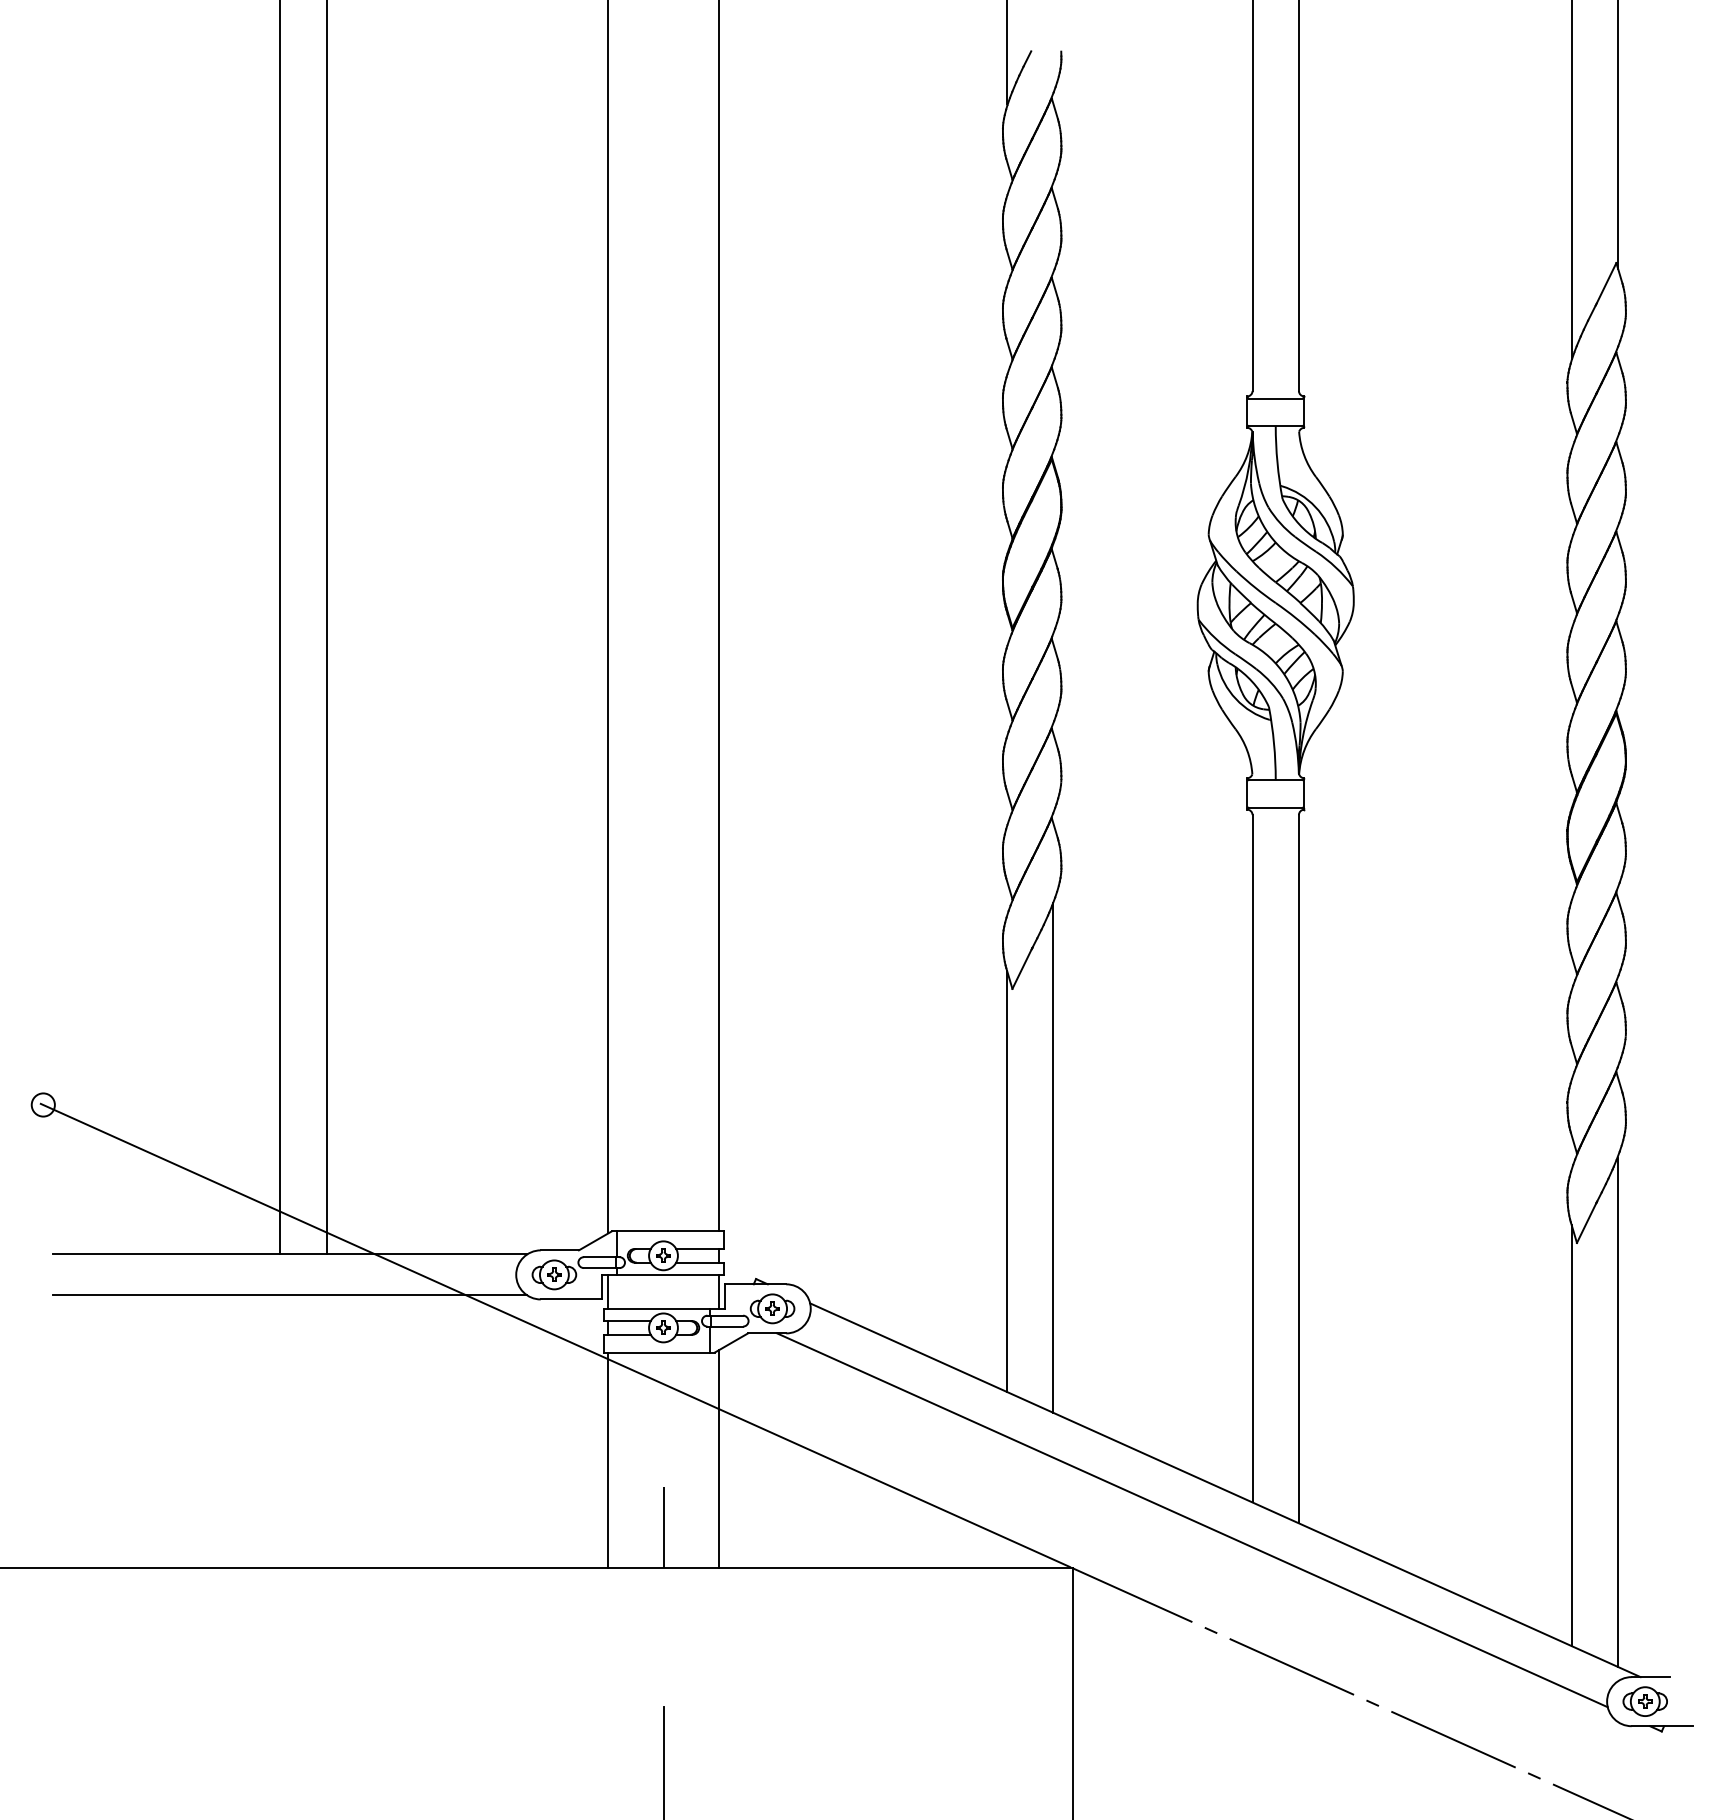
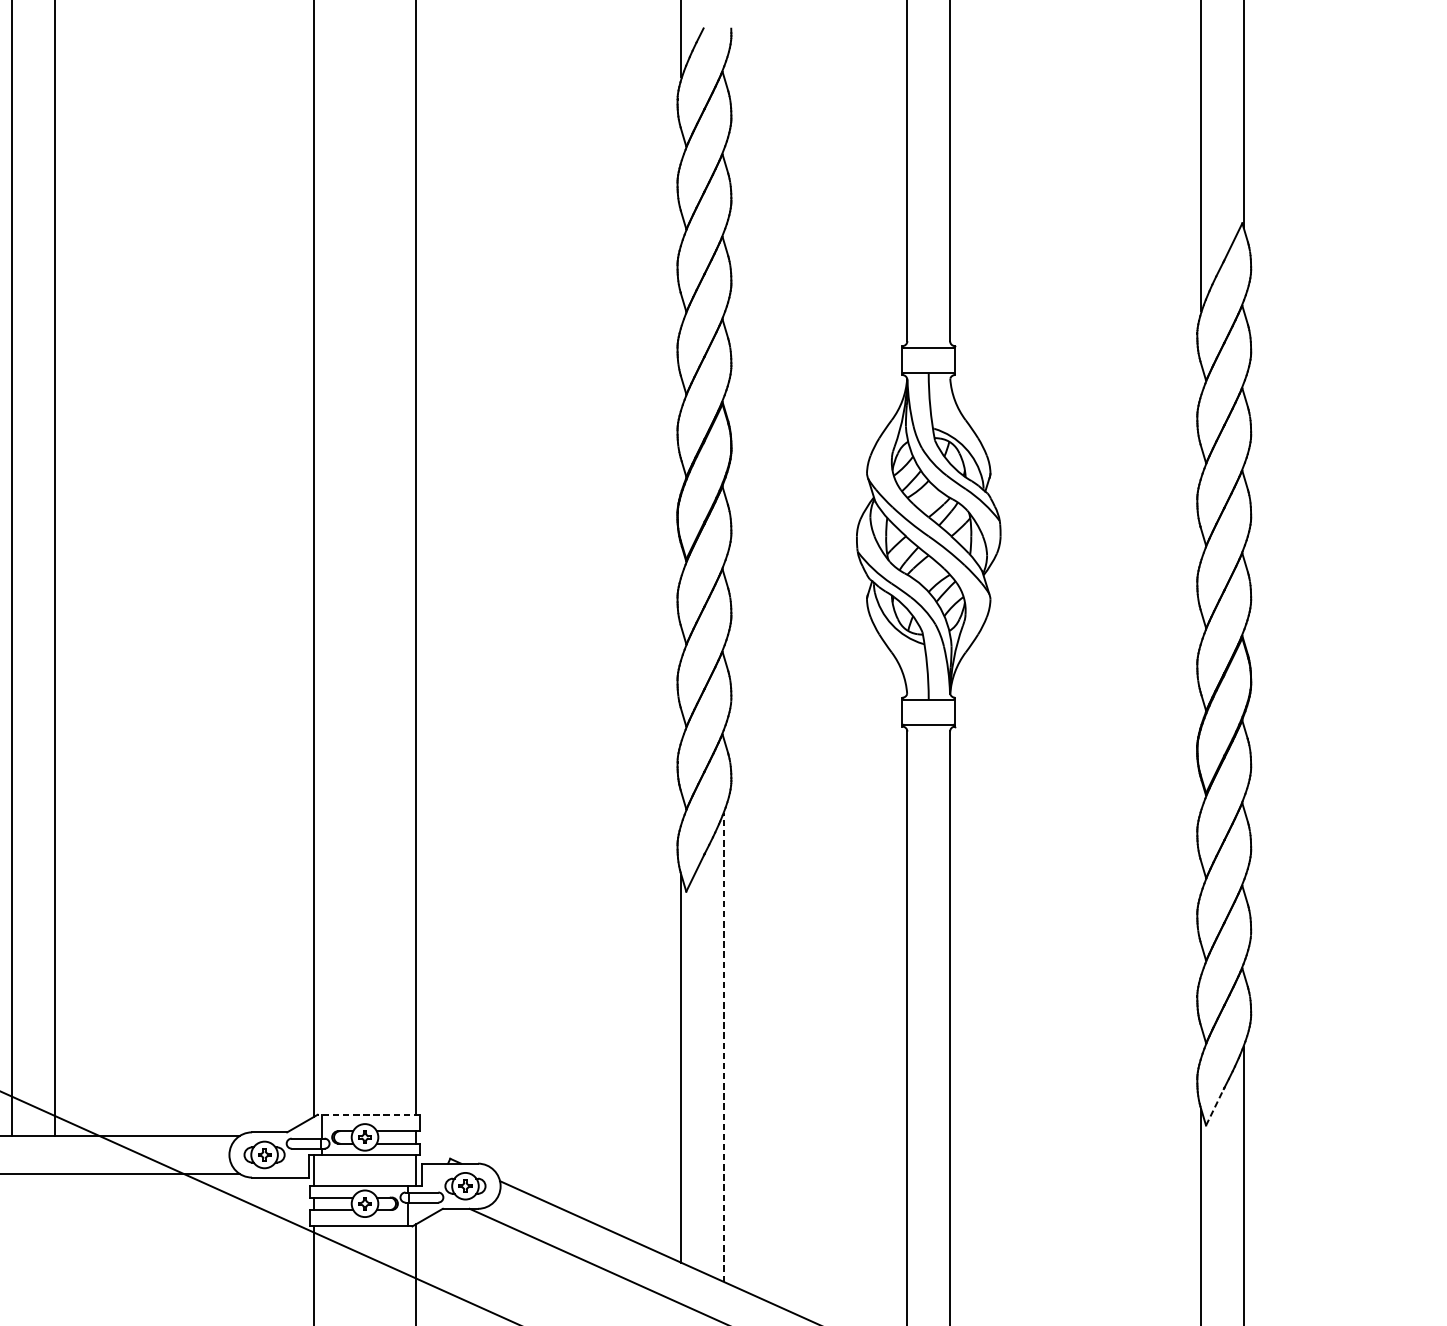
line: (1053, 1158) -> (724, 1047), solid -> dashed
line: (1586, 1222) -> (1214, 1106), solid -> dashed
line: (667, 1231) -> (368, 1114), solid -> dashed

